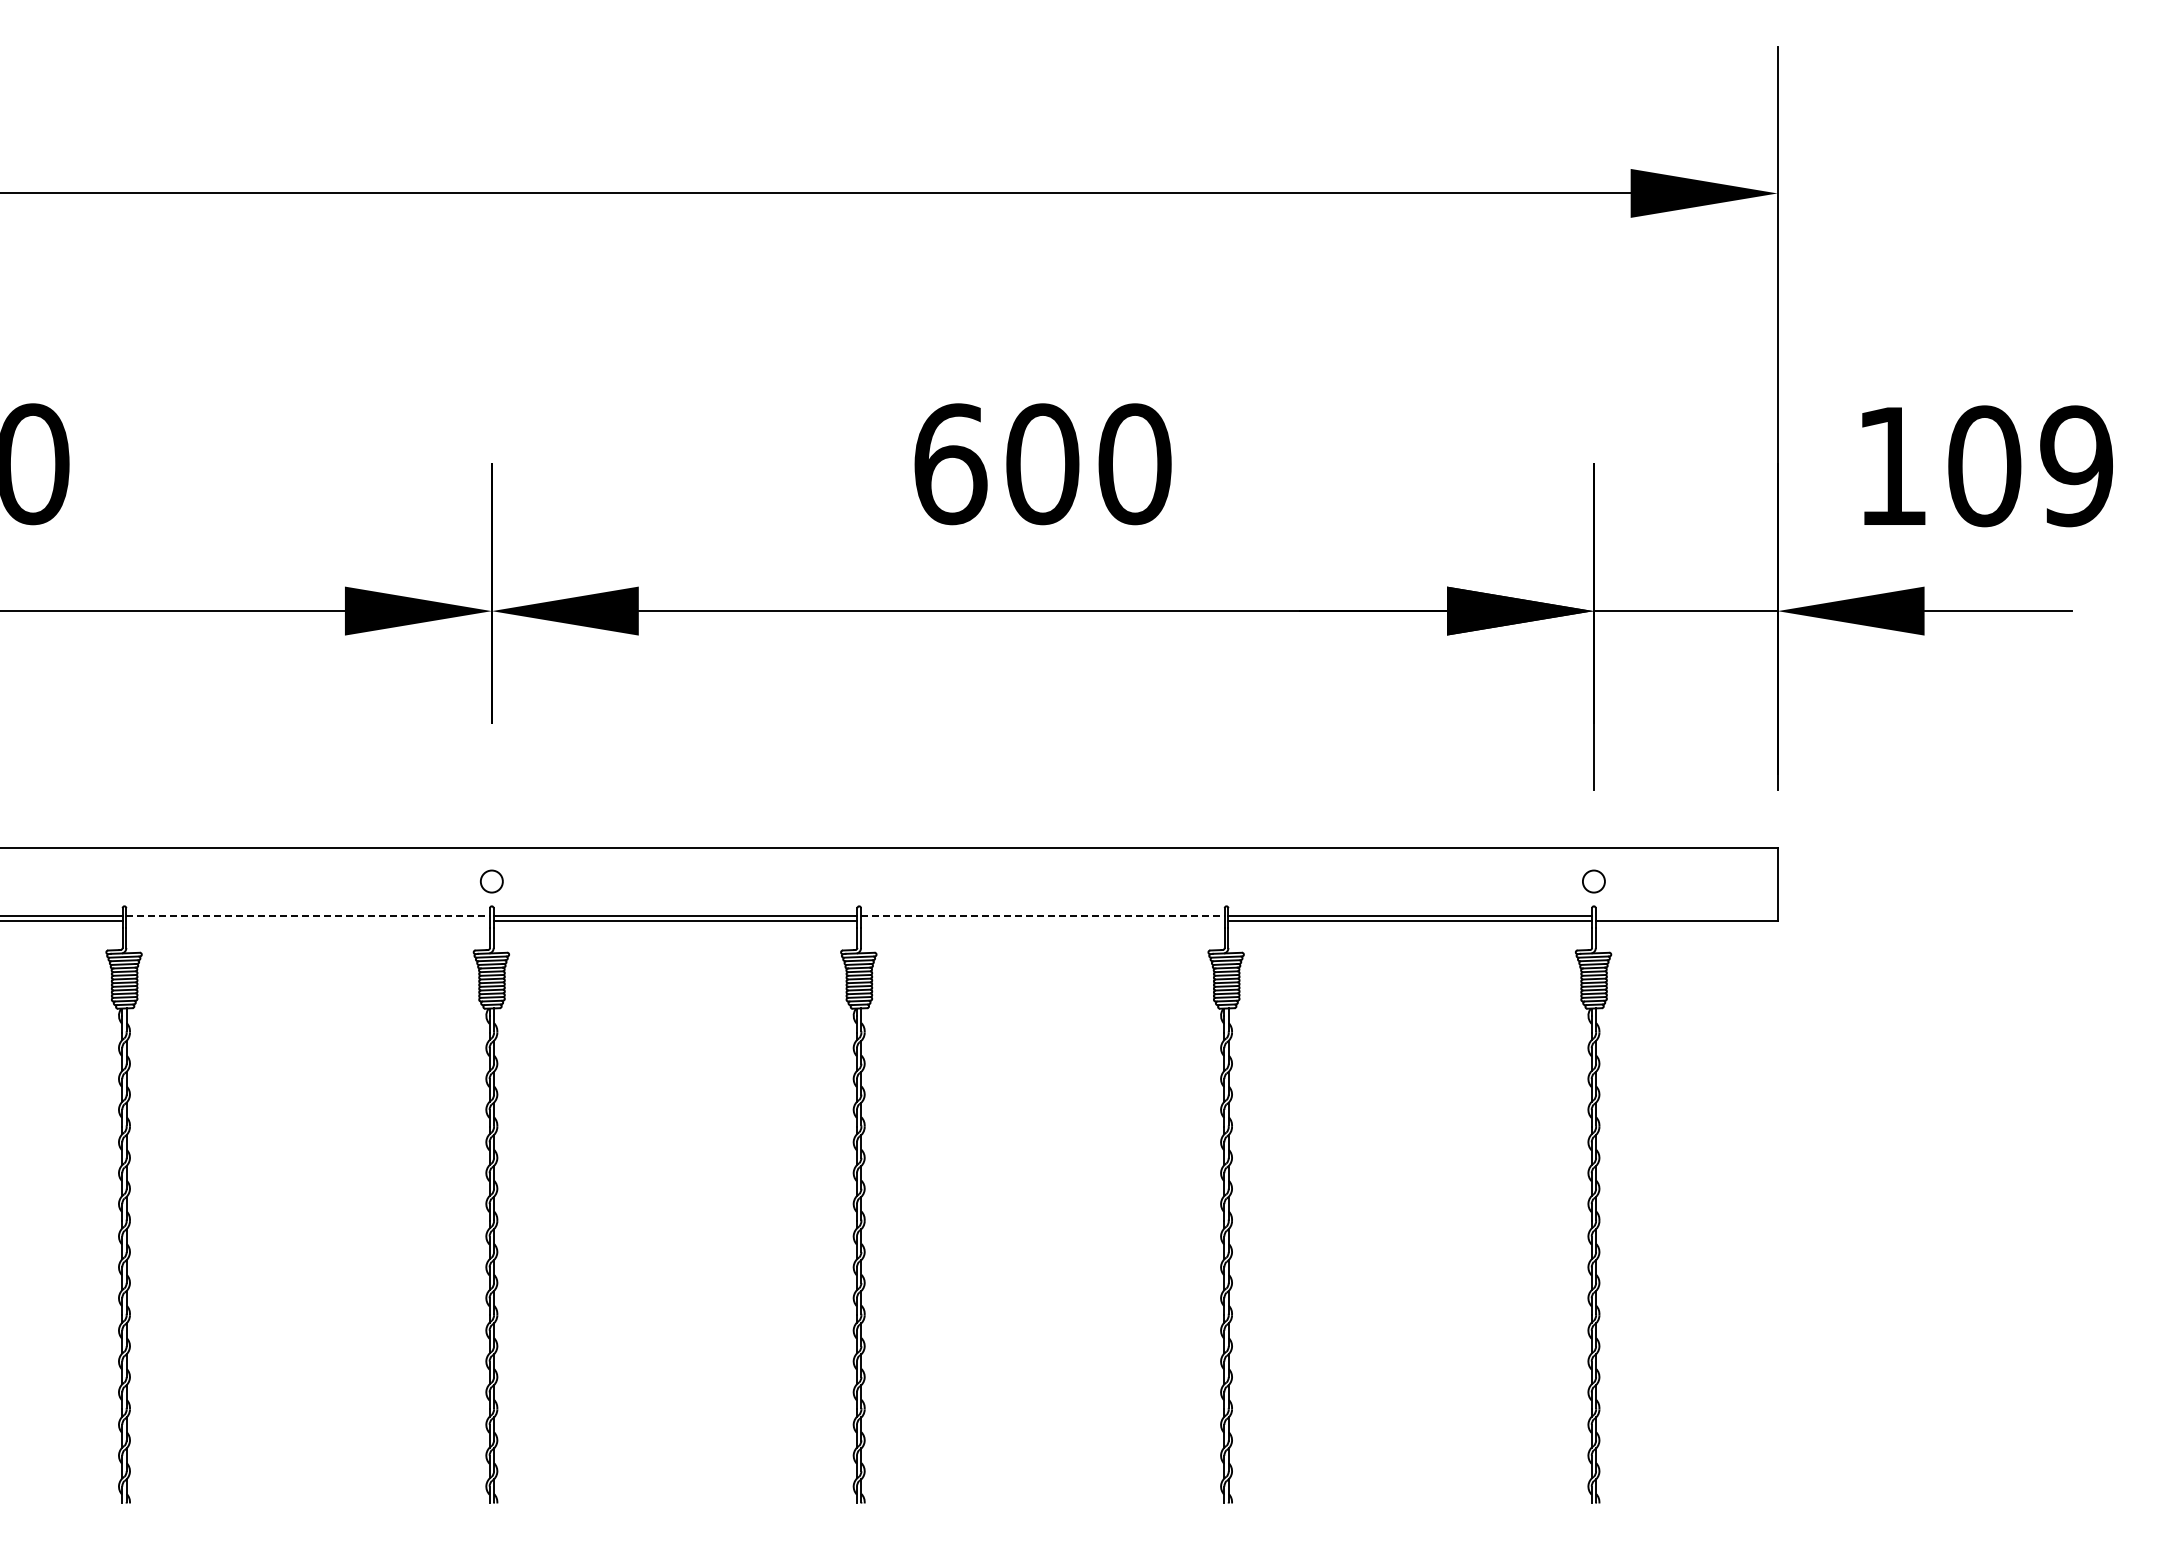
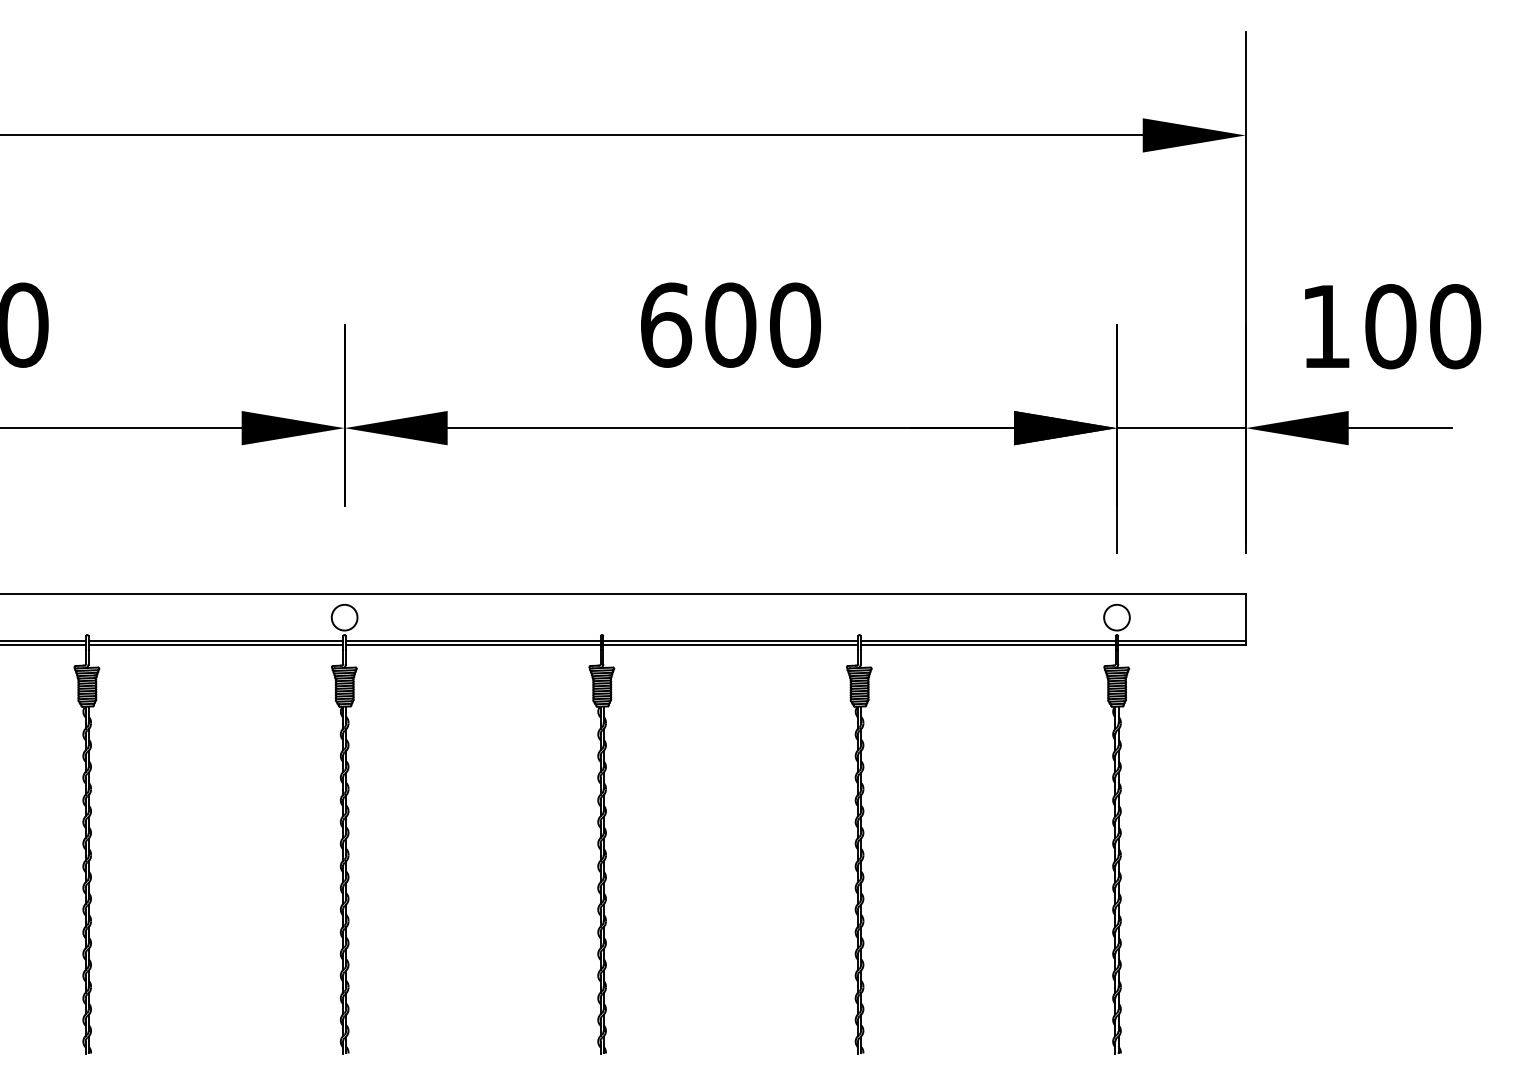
text: (2076, 466) -> (1455, 326), 109 -> 100
circle: (491, 881) -> (344, 617), size x1.67
circle: (1593, 881) -> (1116, 617), size x1.67
line: (308, 915) -> (216, 641), dashed -> solid
line: (1042, 915) -> (730, 641), dashed -> solid
line: (1686, 915) -> (1181, 641), added
line: (308, 921) -> (216, 645), added
line: (1042, 921) -> (730, 645), added

